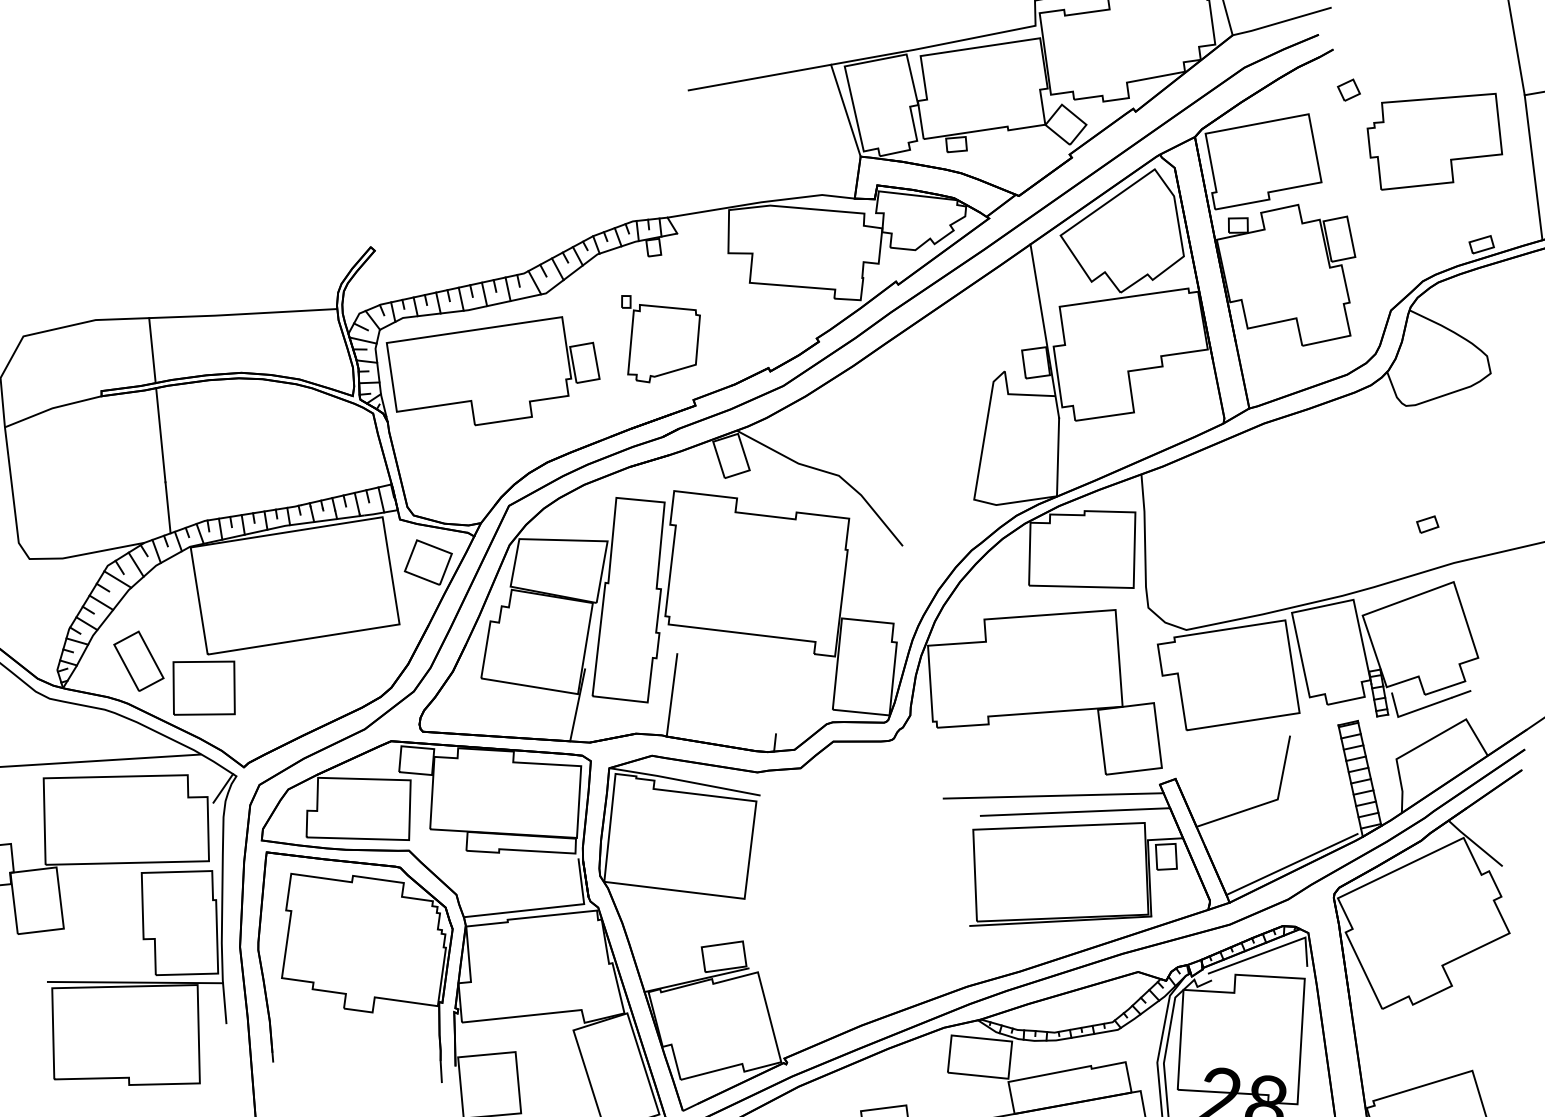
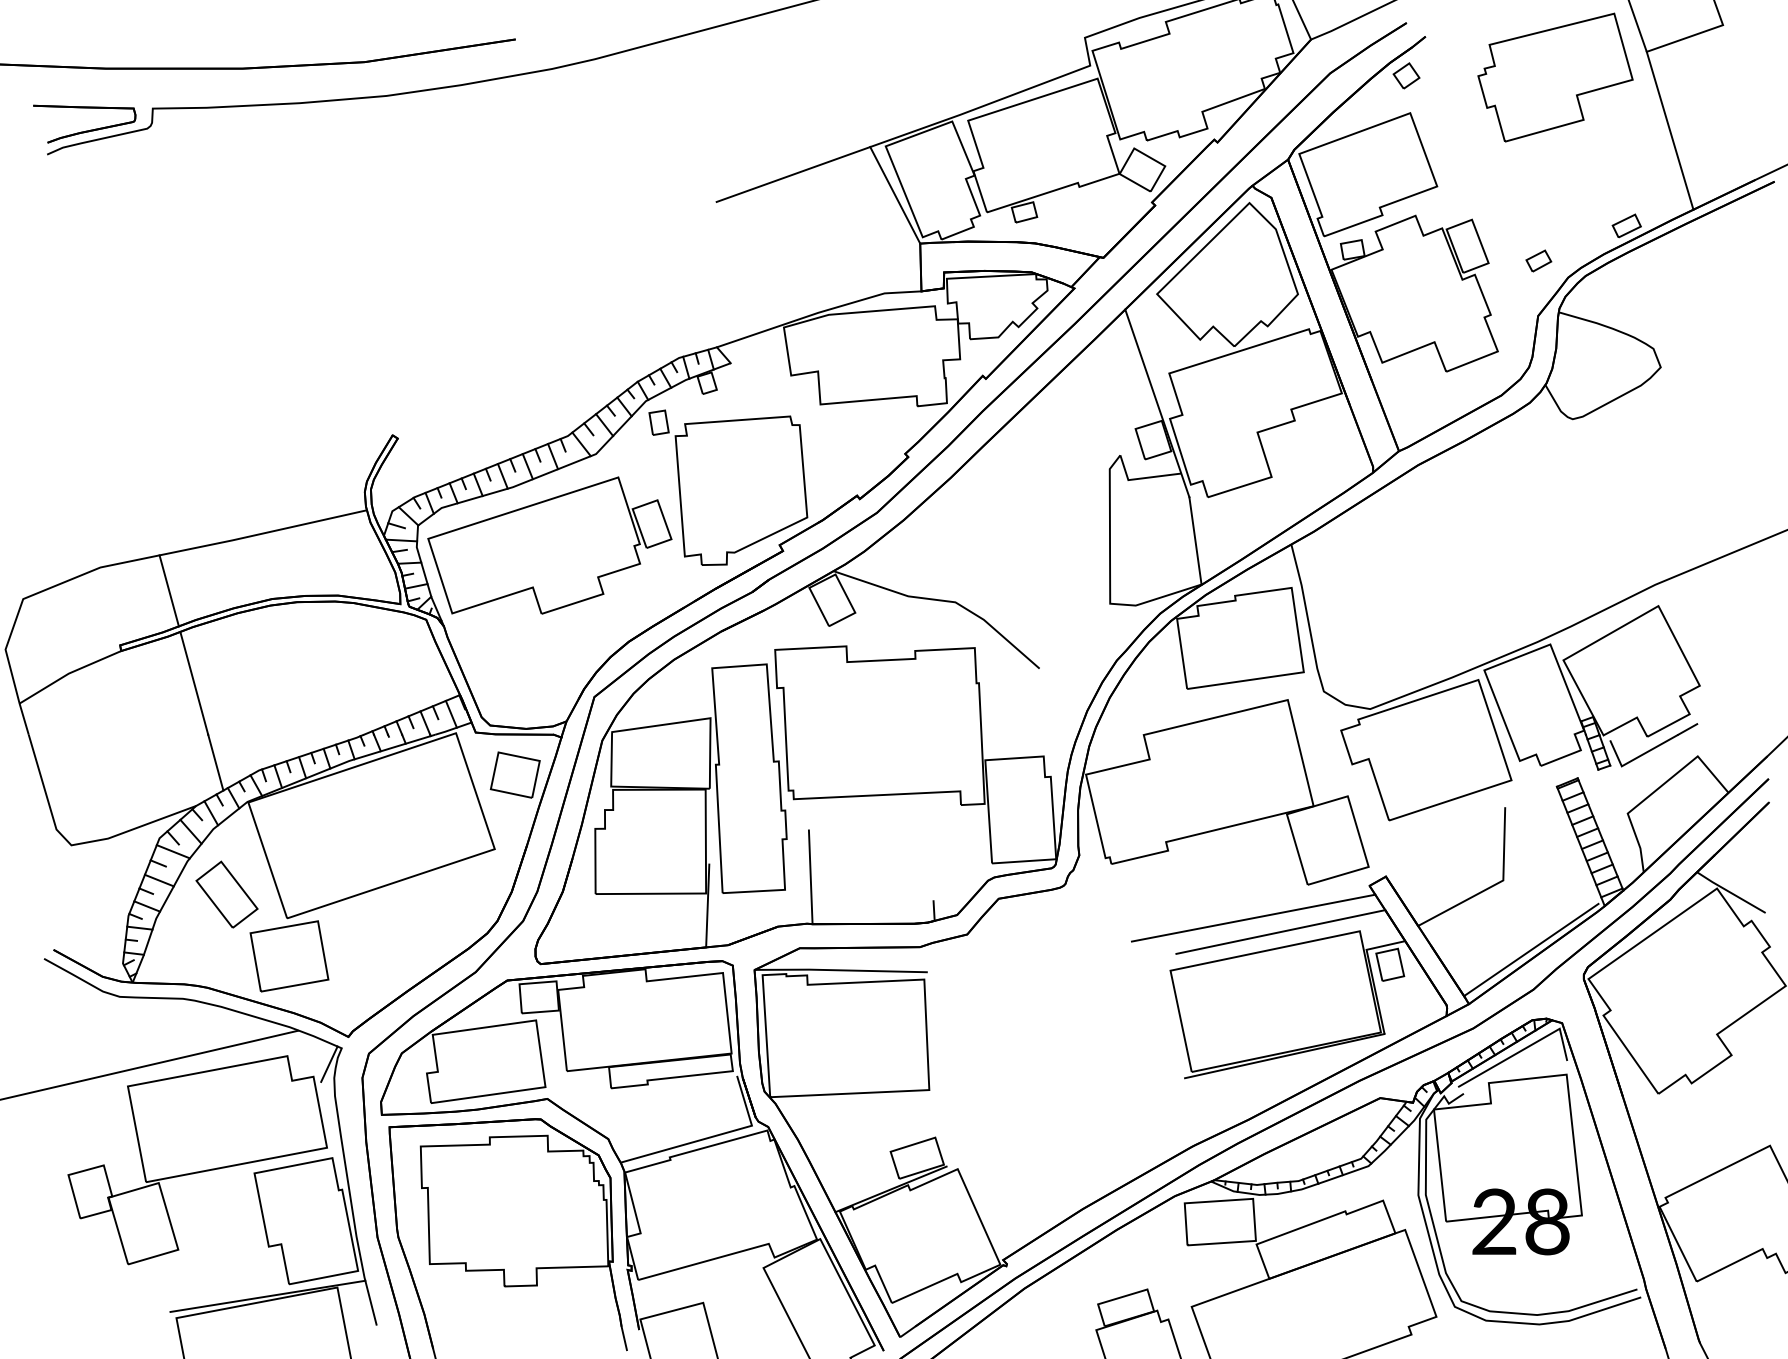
part: (1349, 89) -> (1406, 75), moved
part: (1434, 141) -> (1555, 77), moved
part: (657, 342) -> (728, 487), size x1.67
part: (1427, 524) -> (1538, 260), moved
part: (138, 661) -> (226, 894), moved

